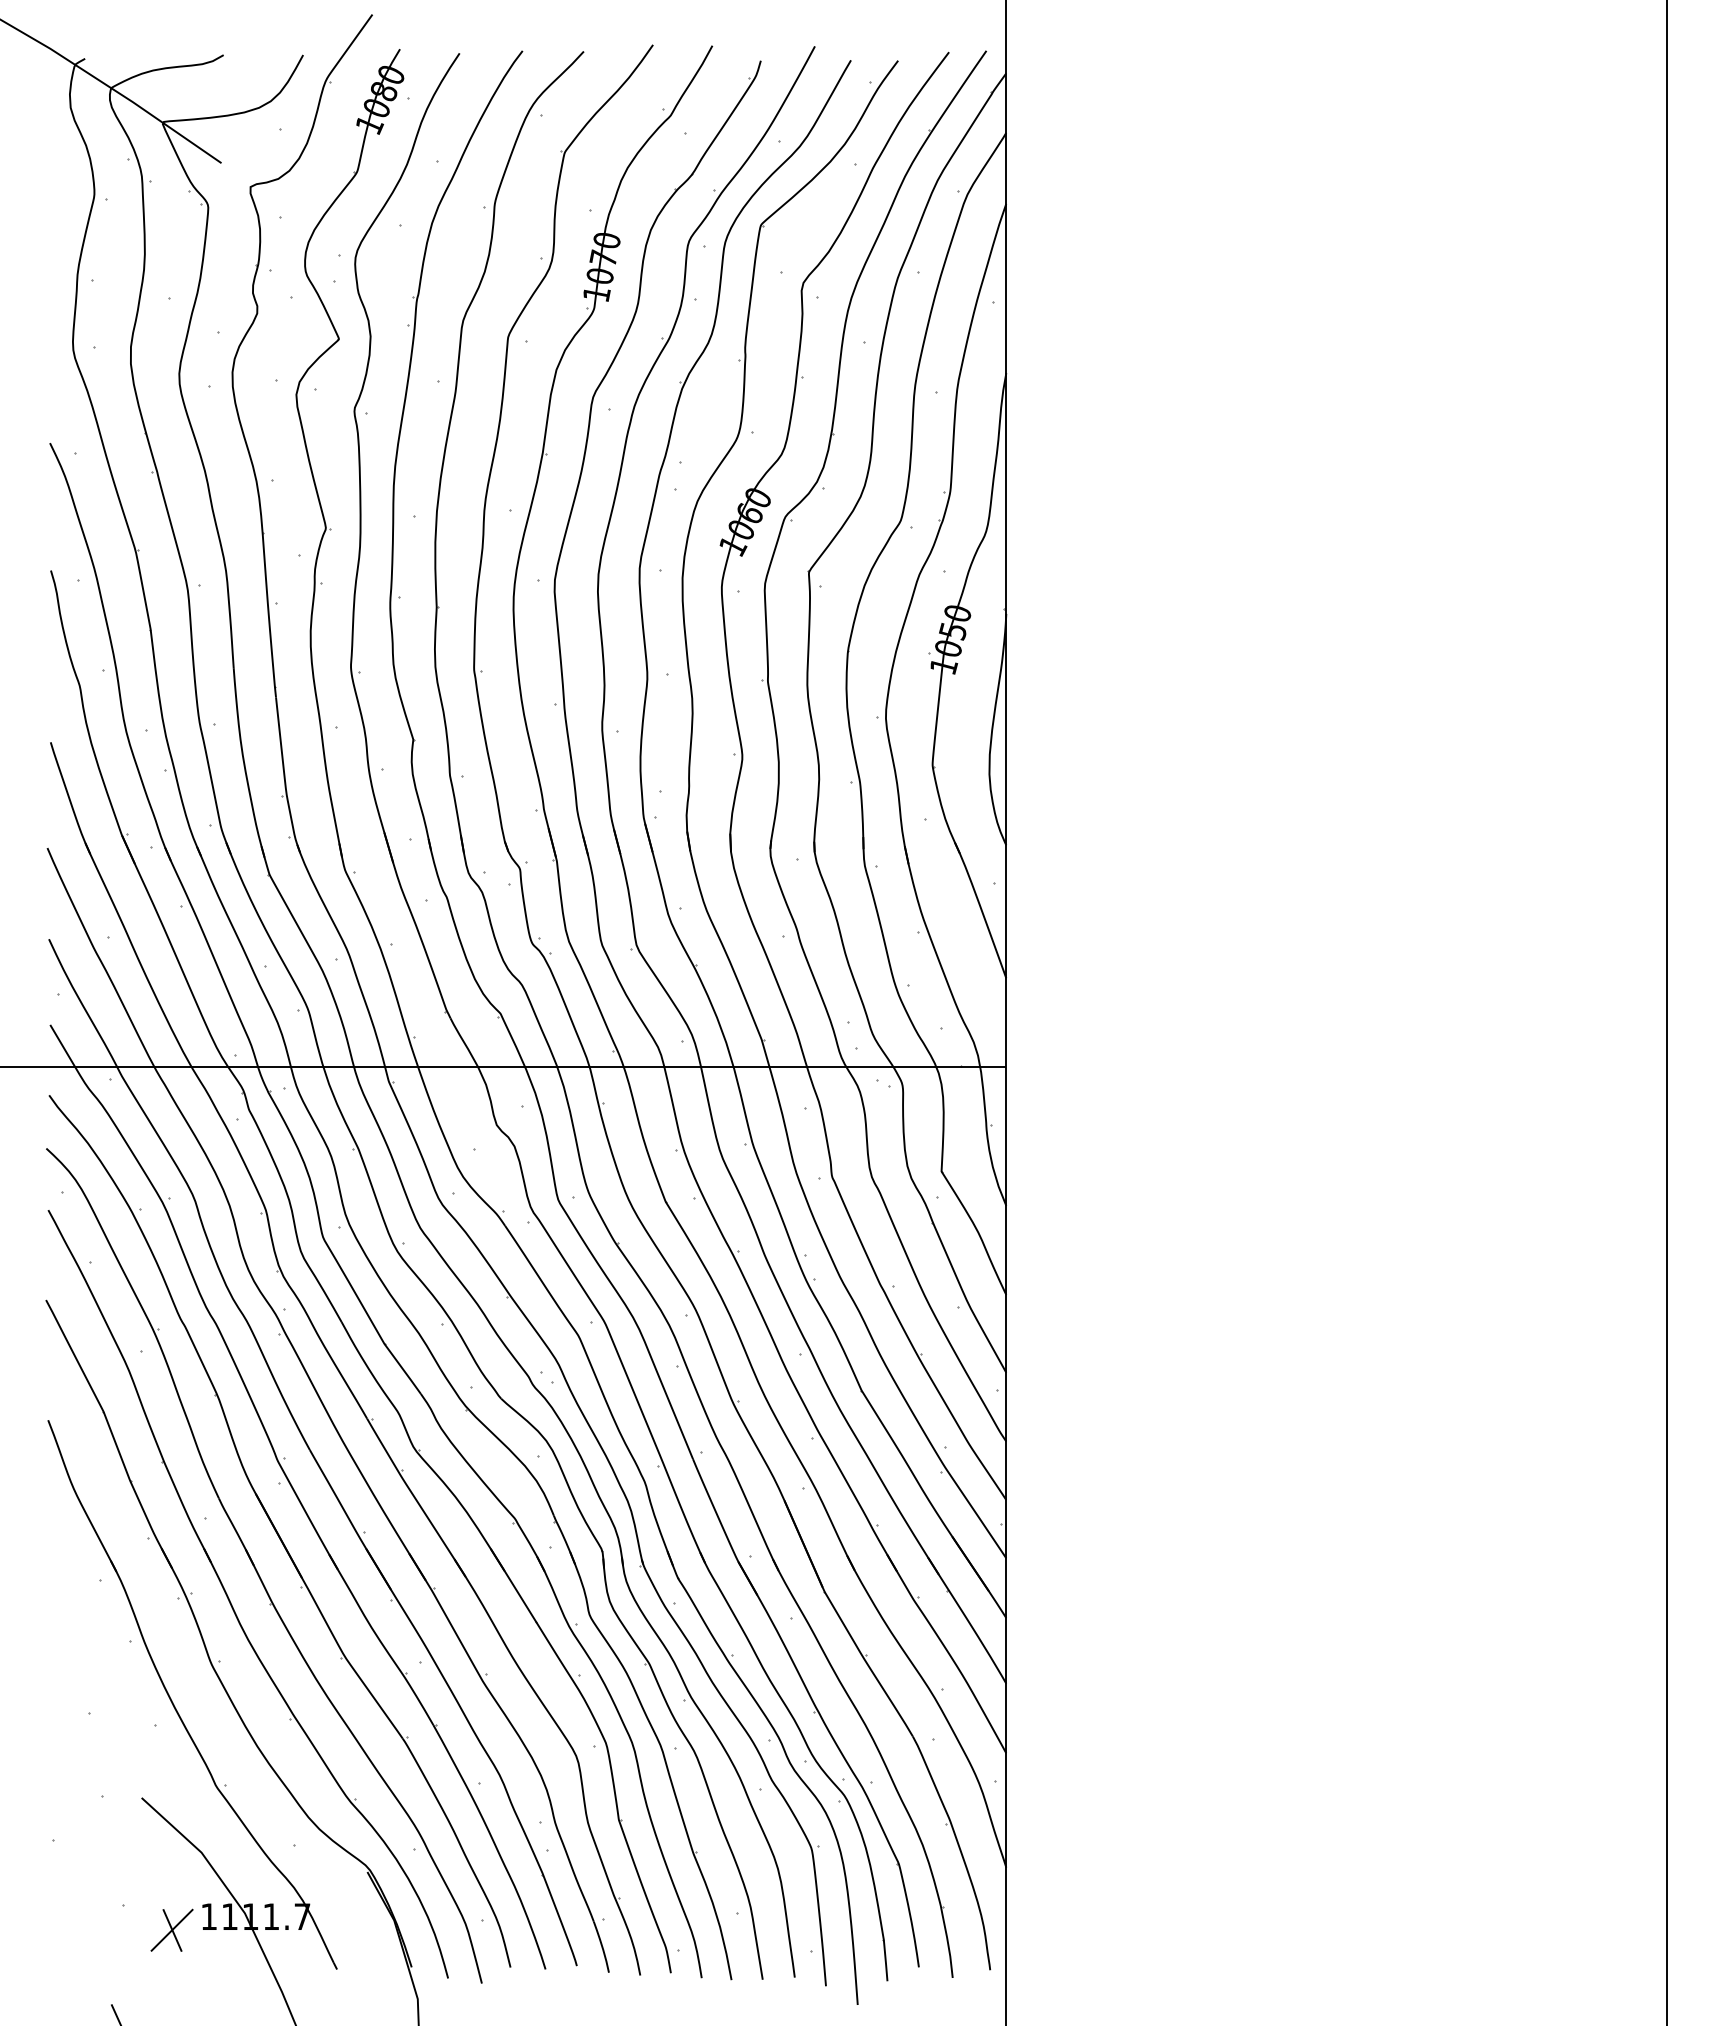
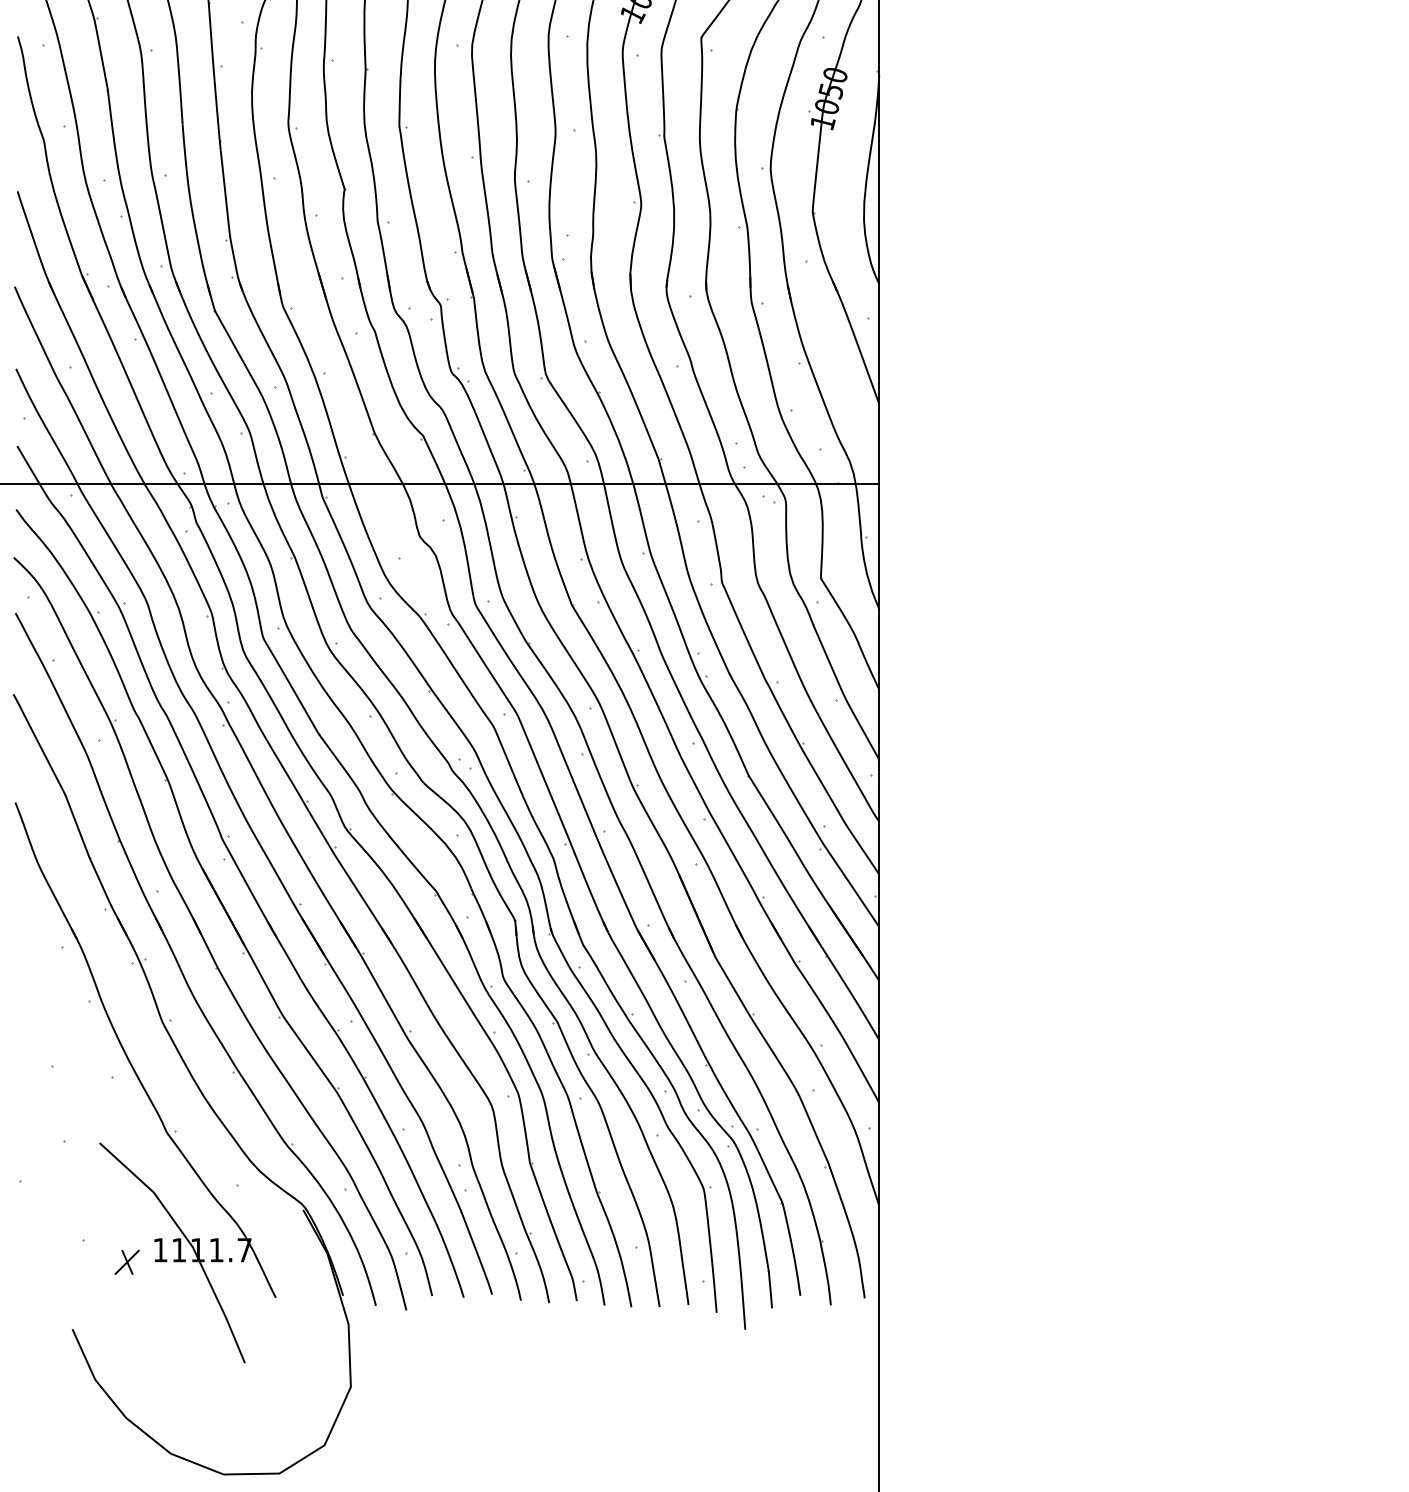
part: (172, 1929) -> (127, 1261), size x0.62

